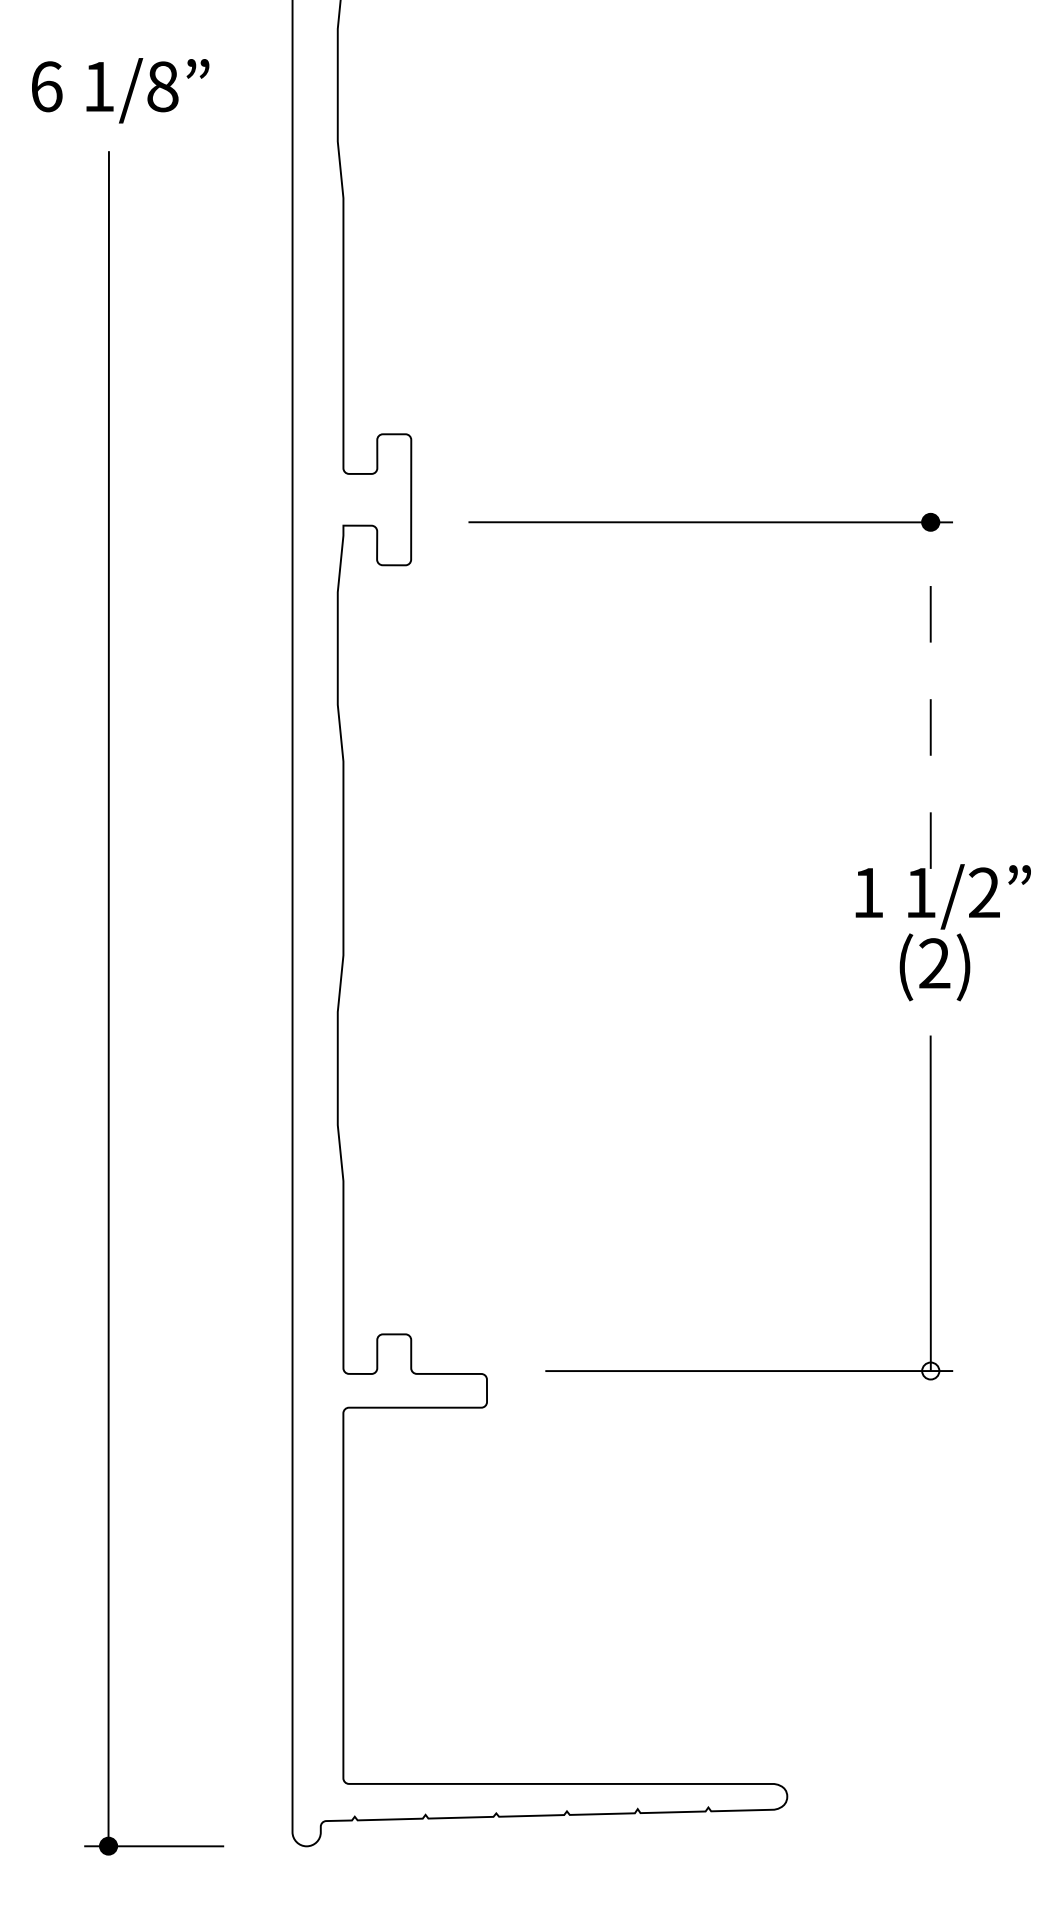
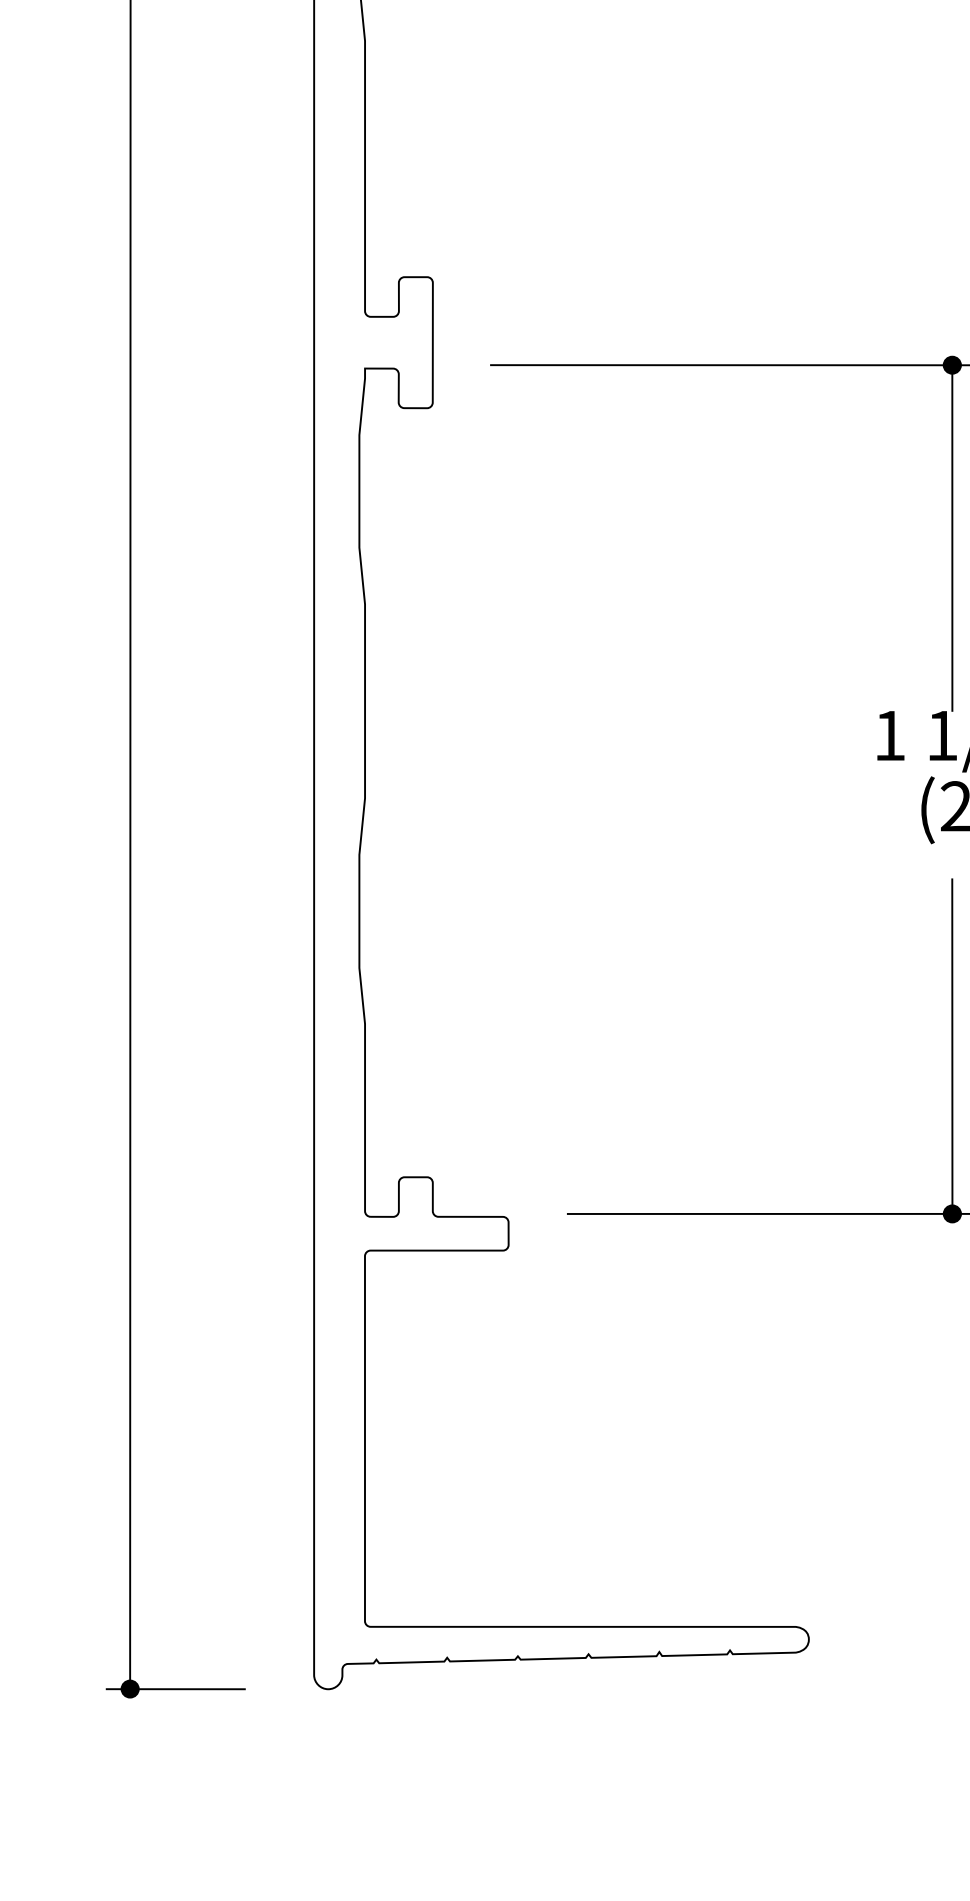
line: (930, 695) -> (952, 538), dashed -> solid
fill: (930, 1370) -> (952, 1213), added

